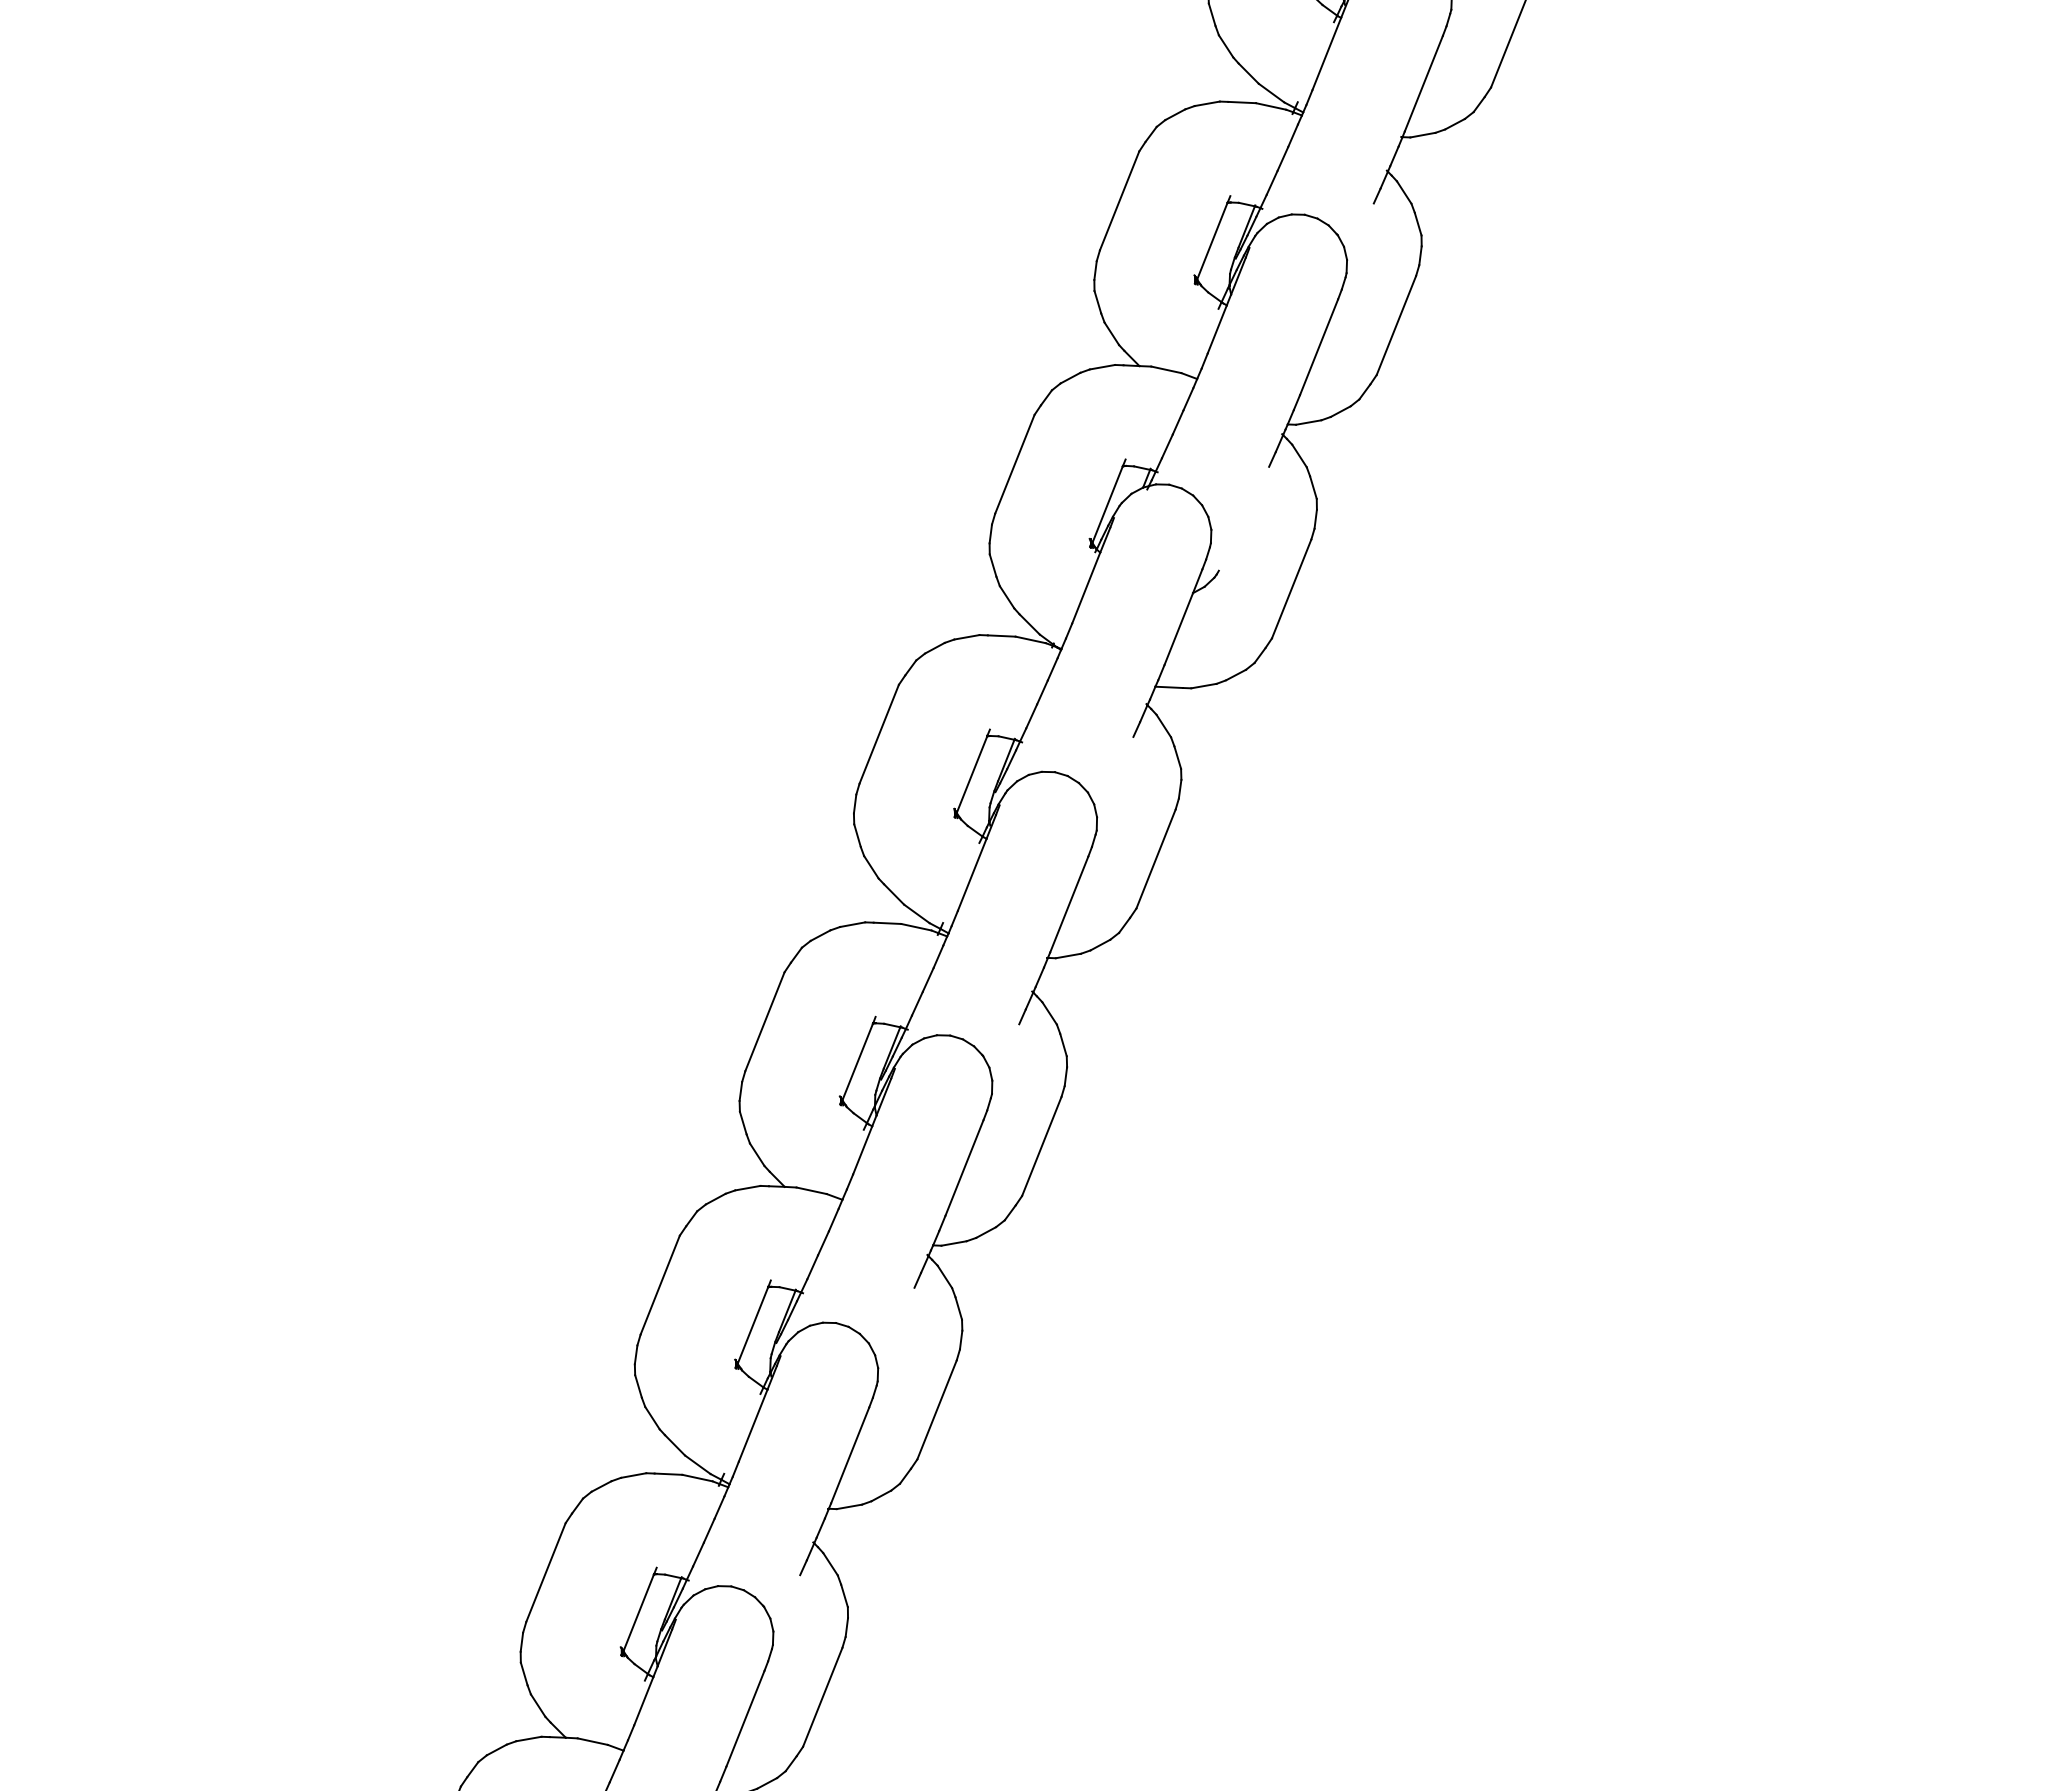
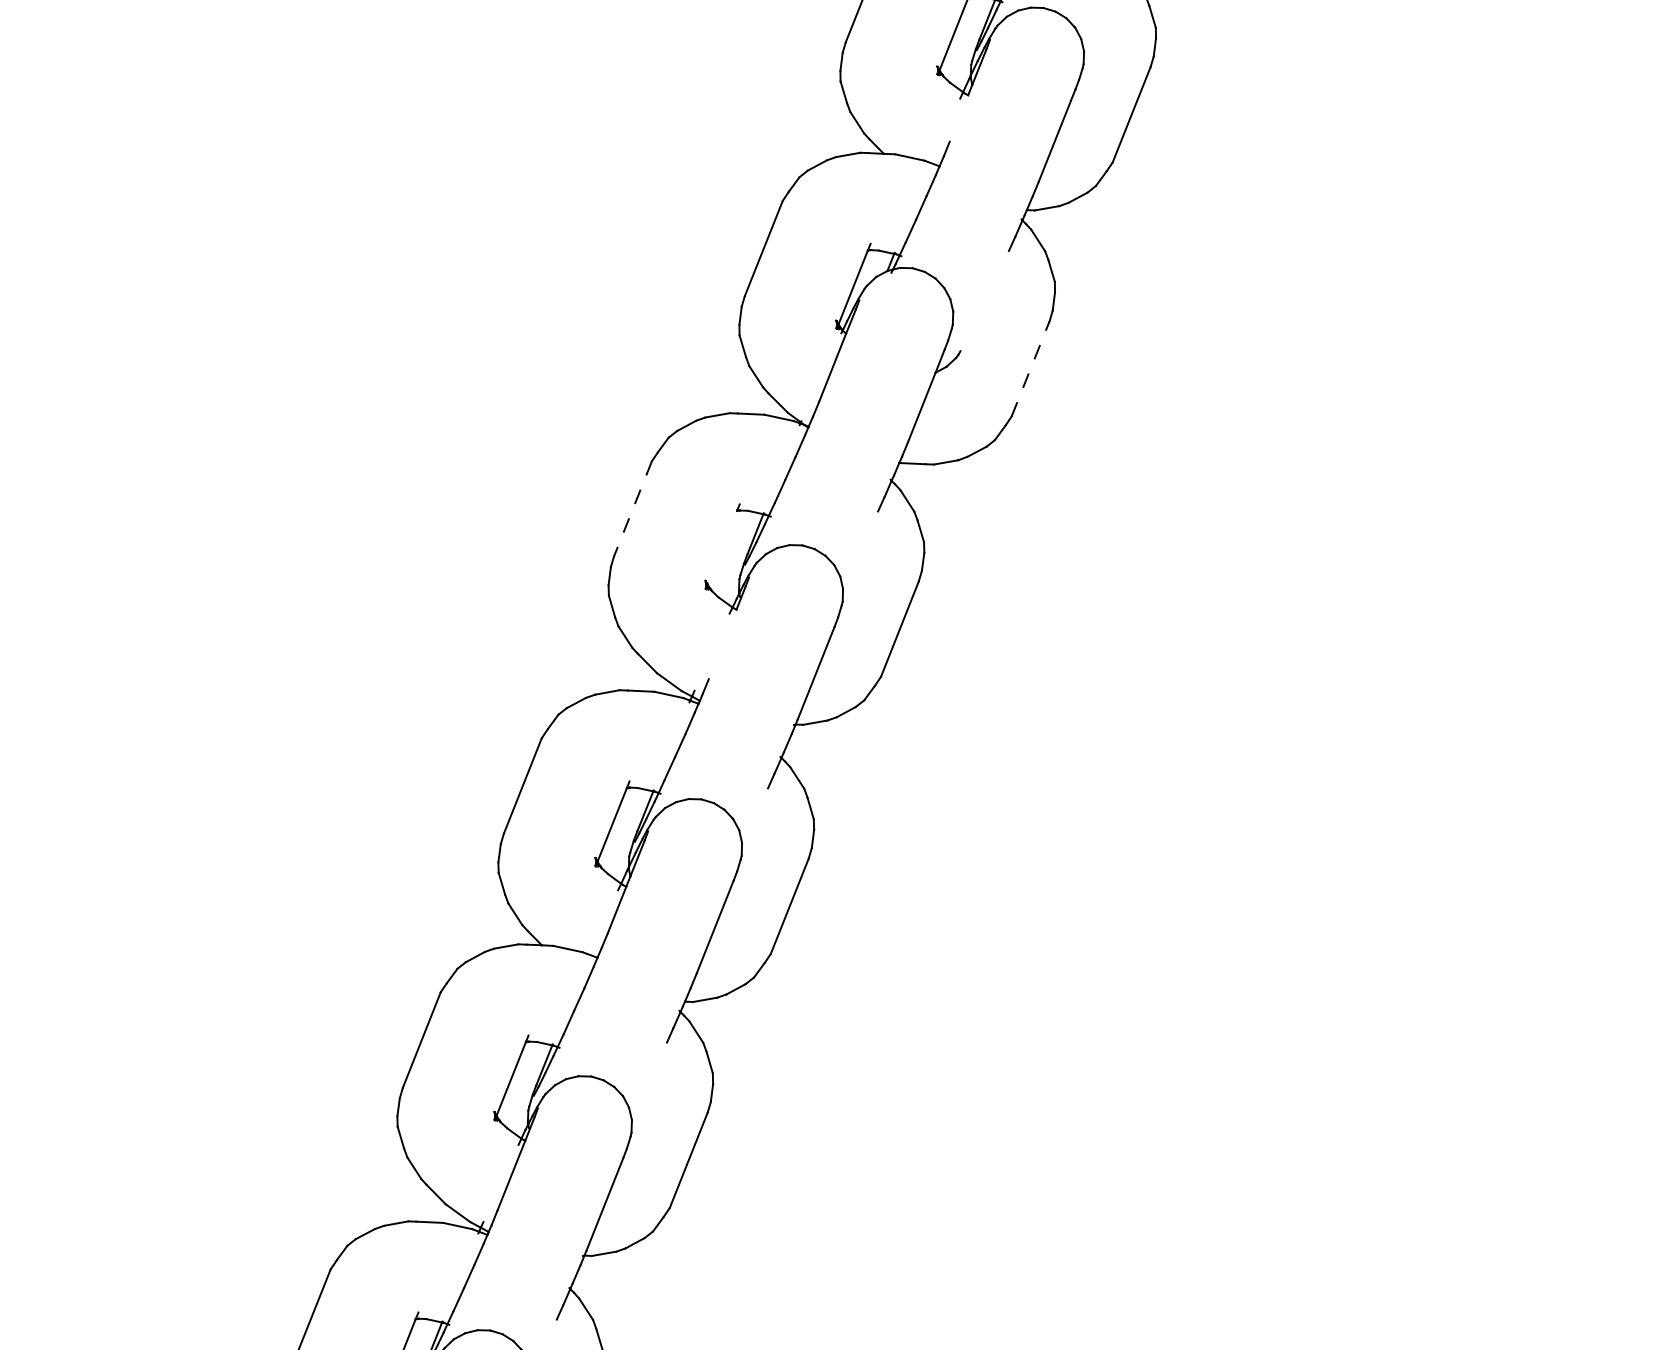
line: (1216, 329) -> (958, 118), removed
line: (1291, 588) -> (1030, 368), solid -> dashed
line: (879, 734) -> (633, 509), solid -> dashed
line: (971, 774) -> (721, 547), removed
line: (971, 874) -> (721, 644), removed

